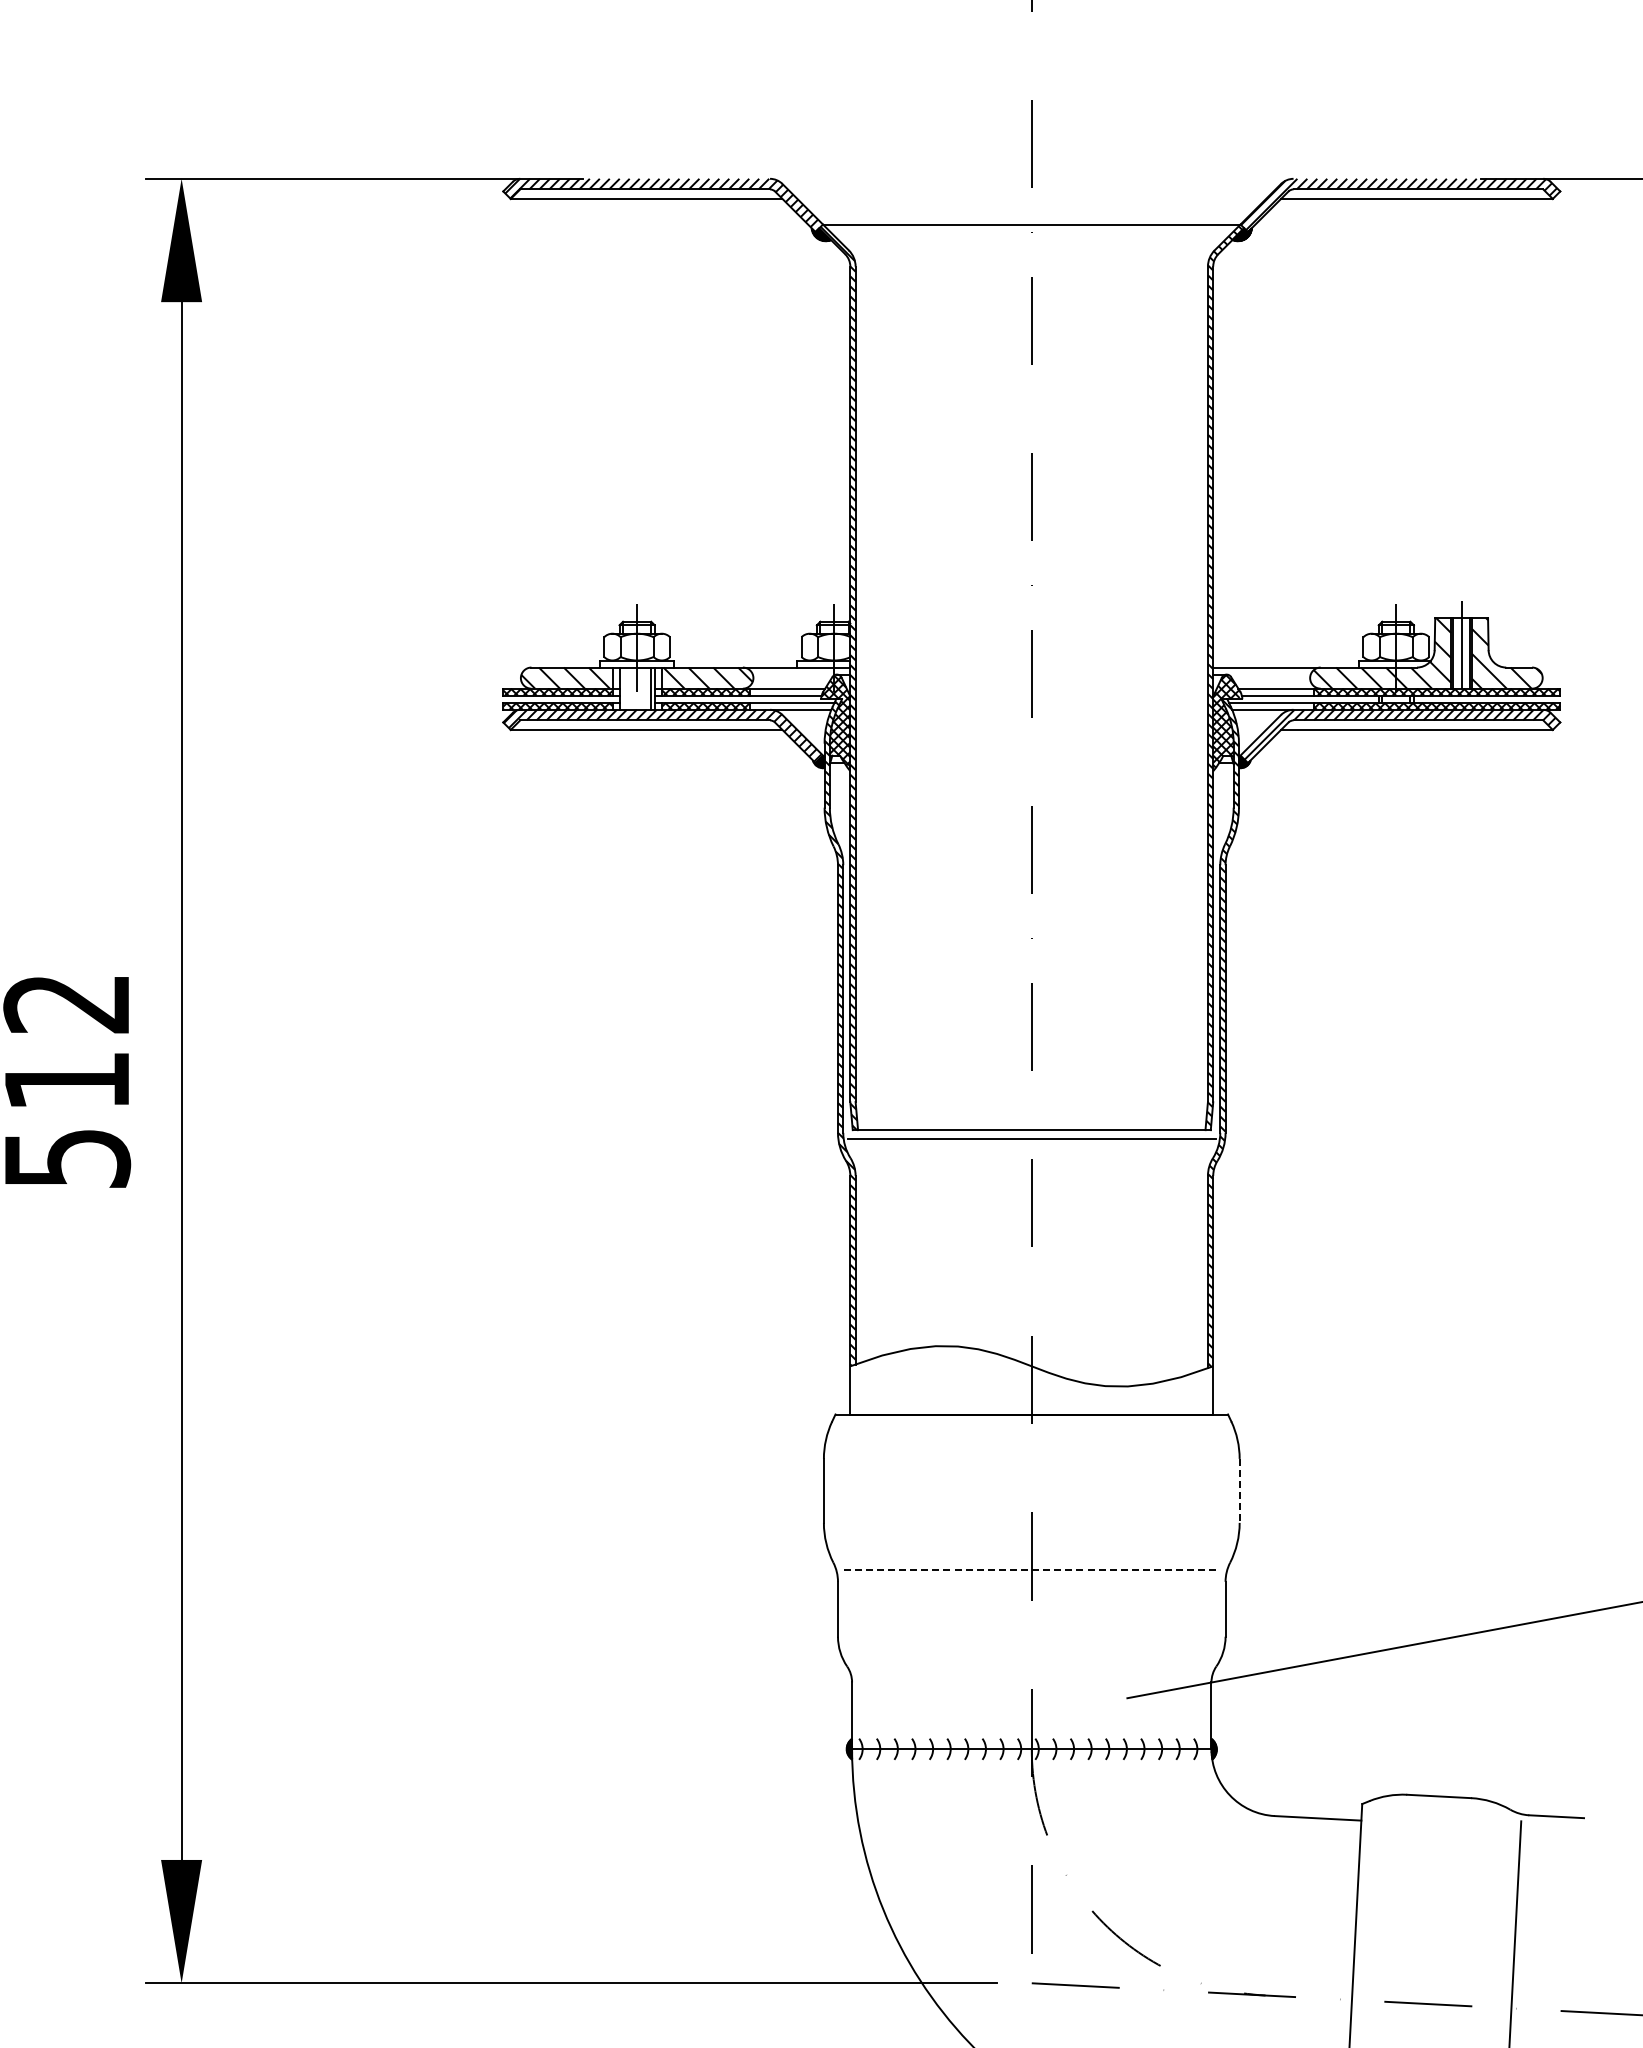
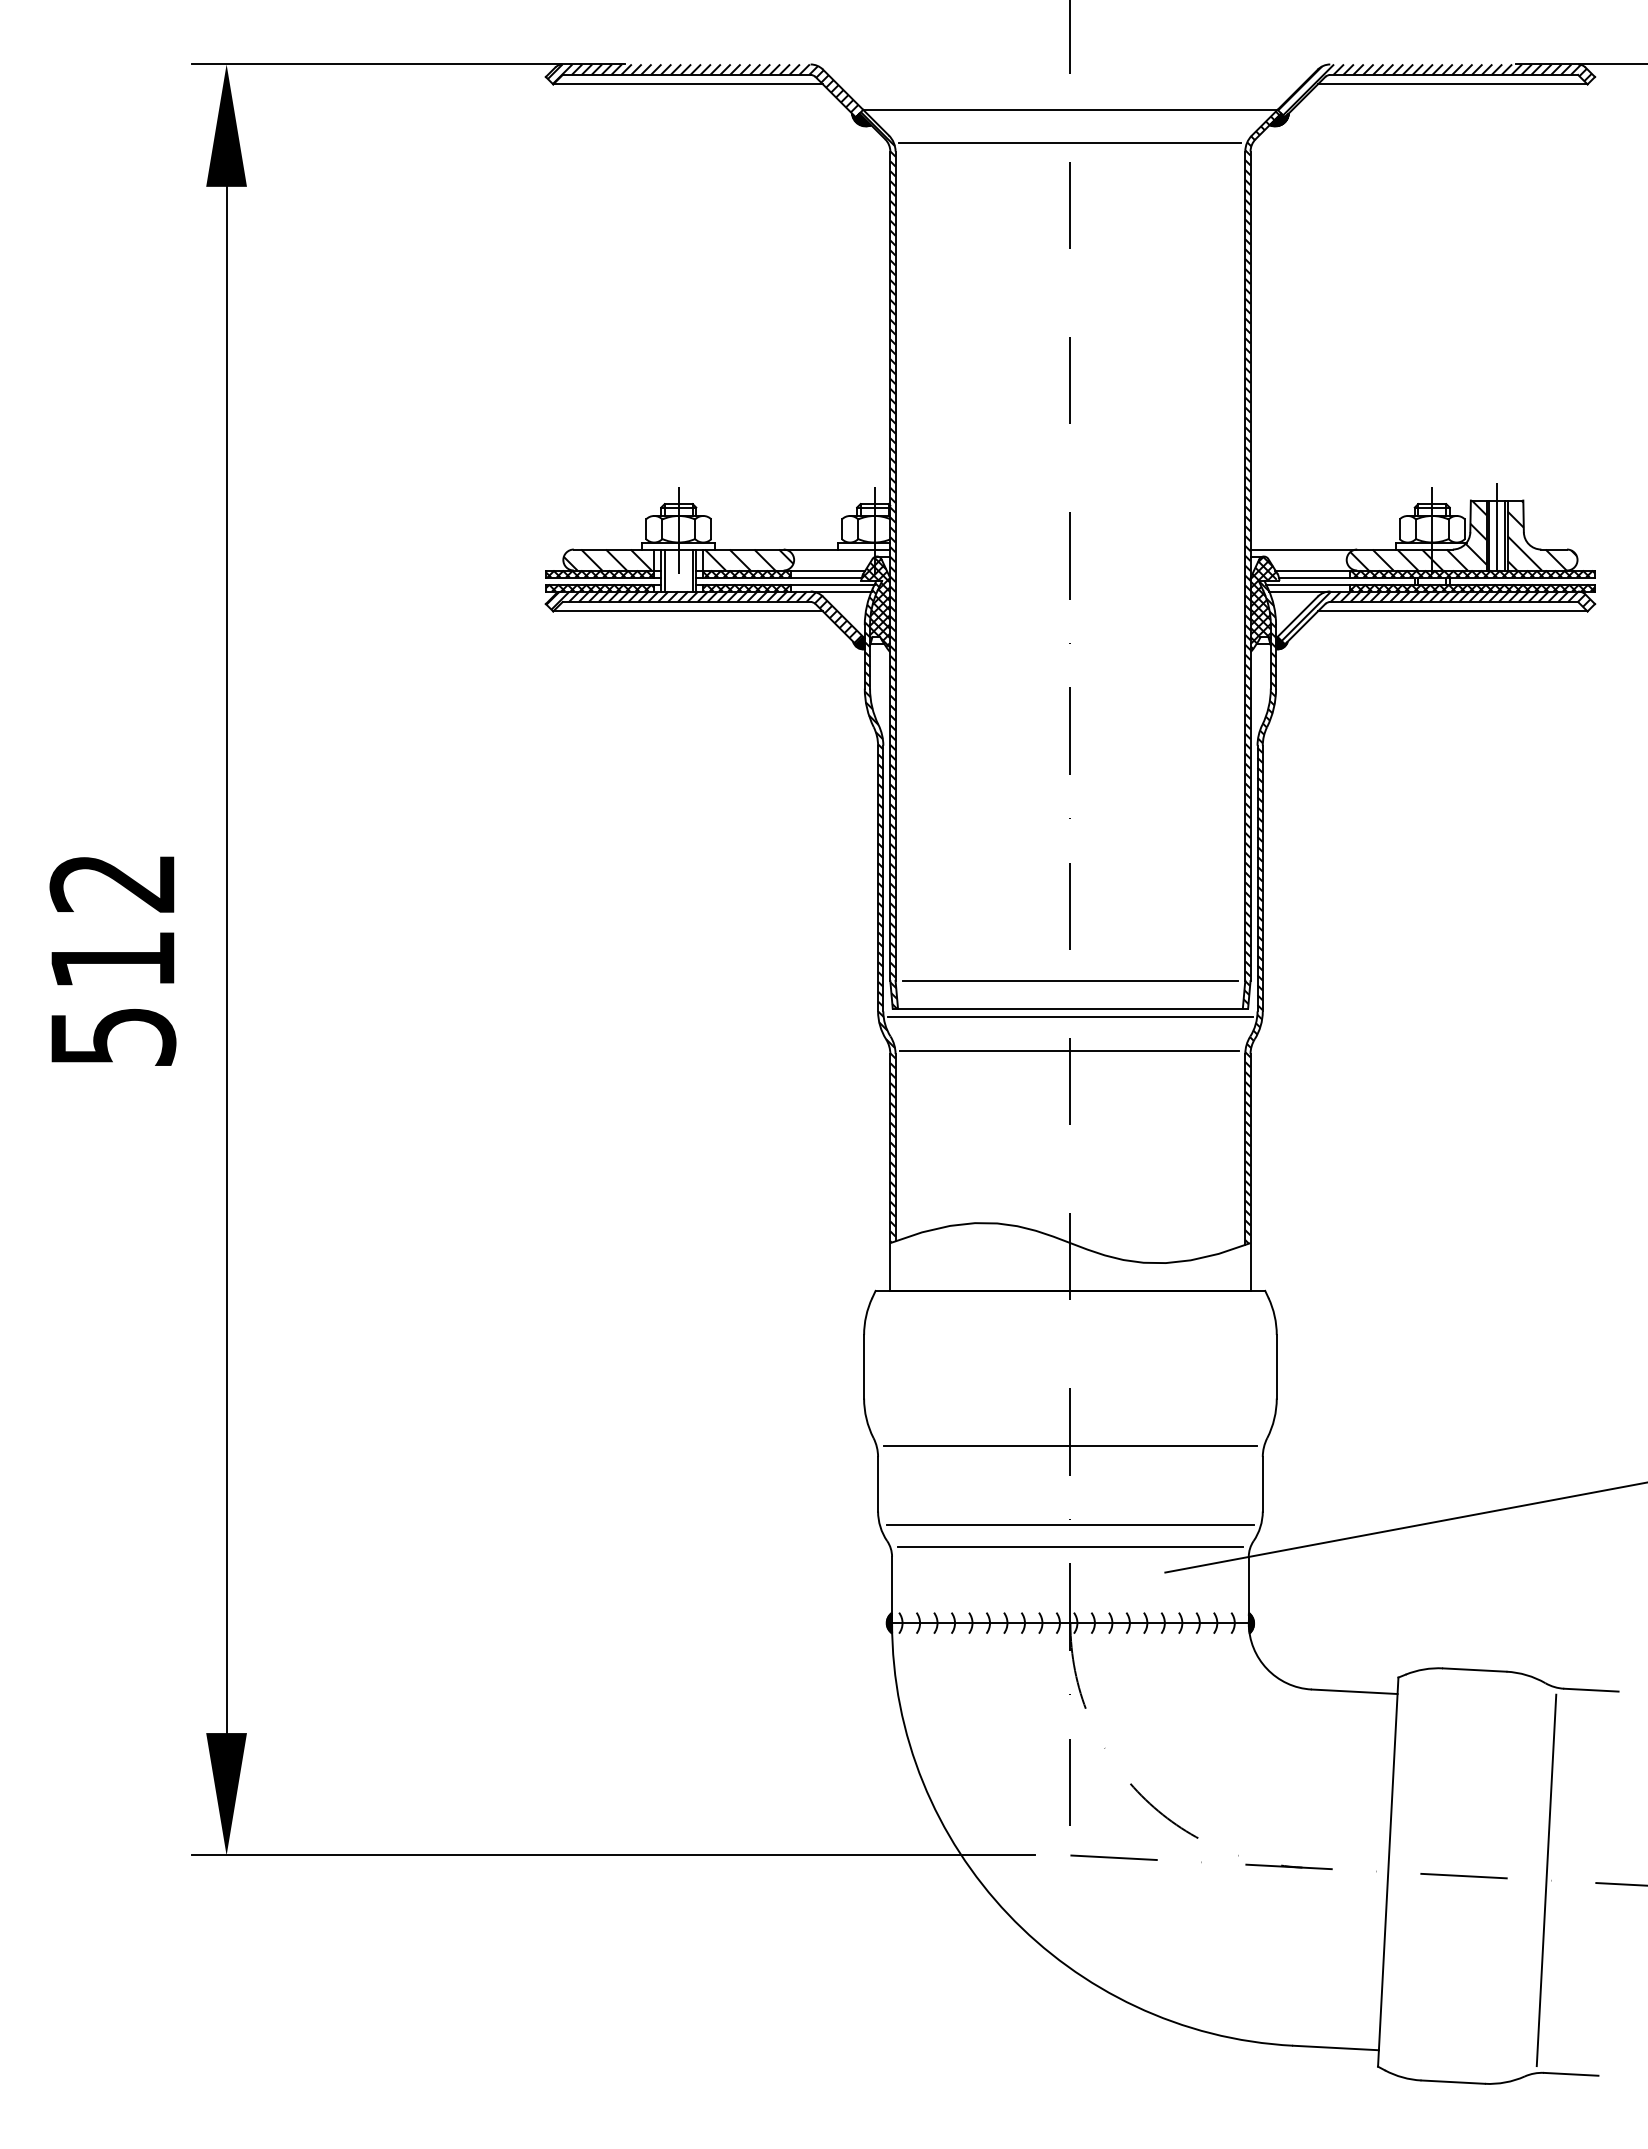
line: (1031, 257) -> (1070, 142), added
line: (622, 688) -> (664, 570), added
line: (1031, 1101) -> (1070, 980), added
line: (1030, 1172) -> (1069, 1050), added
line: (1239, 1490) -> (1276, 1366), dashed -> solid
line: (1031, 1570) -> (1070, 1445), dashed -> solid
line: (1031, 1649) -> (1070, 1524), added
line: (1031, 1671) -> (1070, 1546), added

